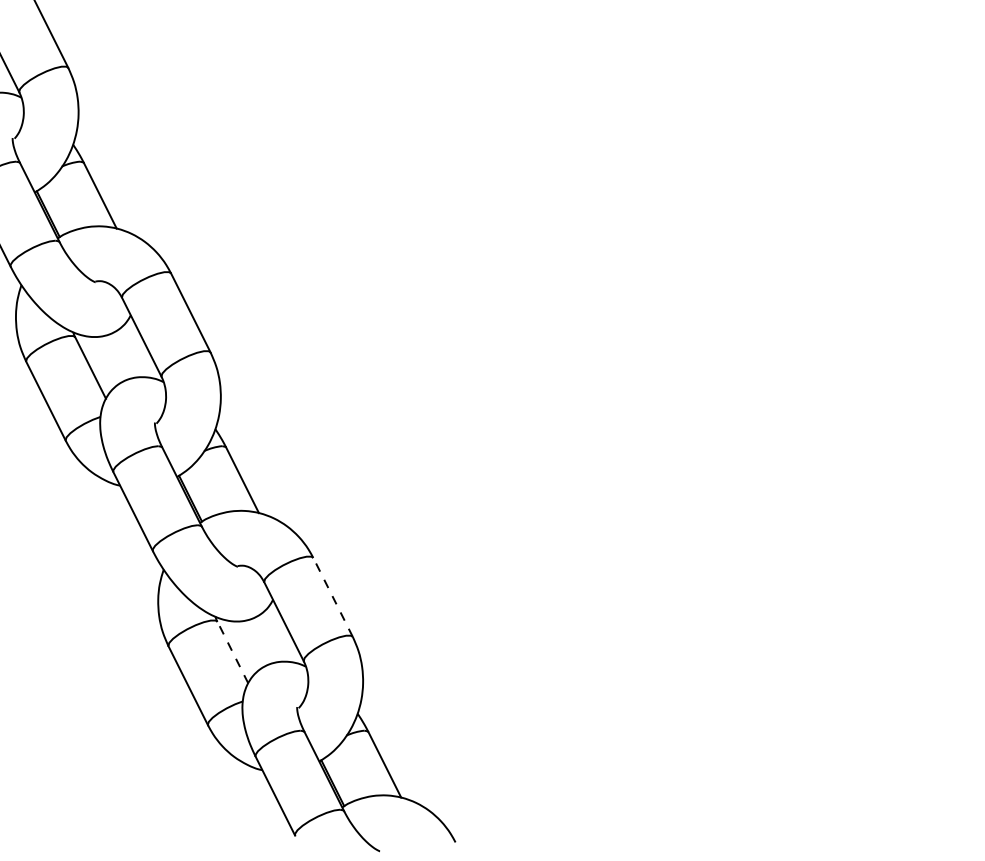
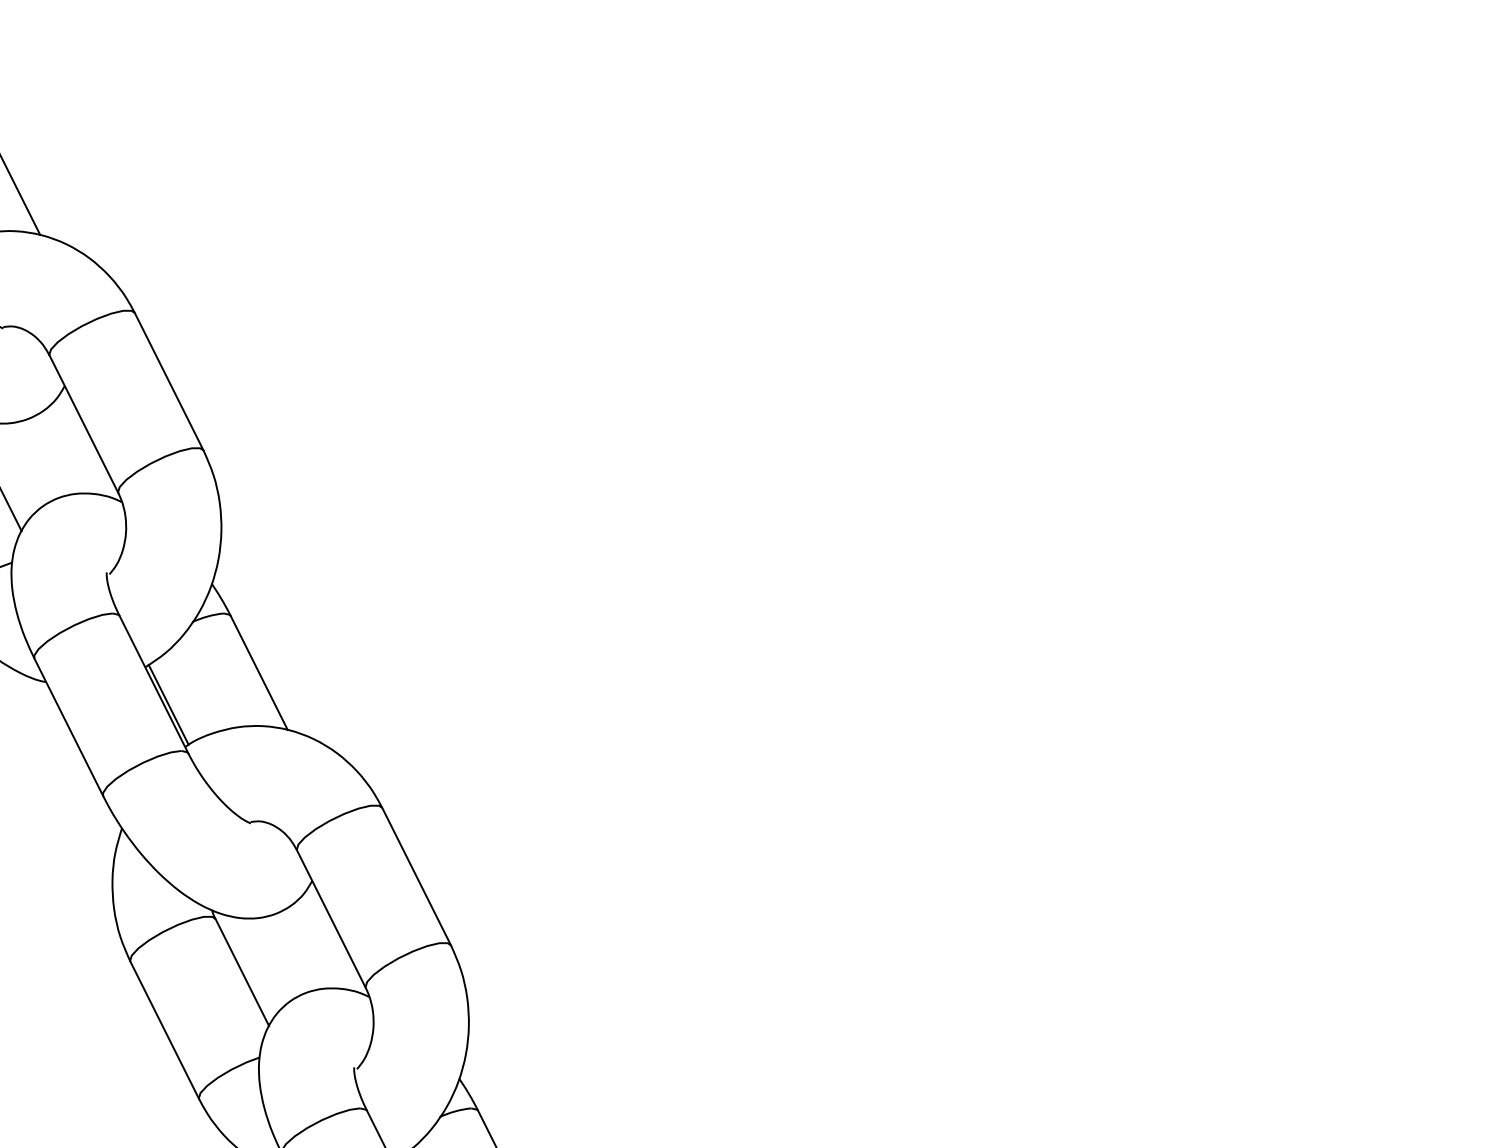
line: (332, 596) -> (415, 874), dashed -> solid
line: (232, 652) -> (241, 972), dashed -> solid

